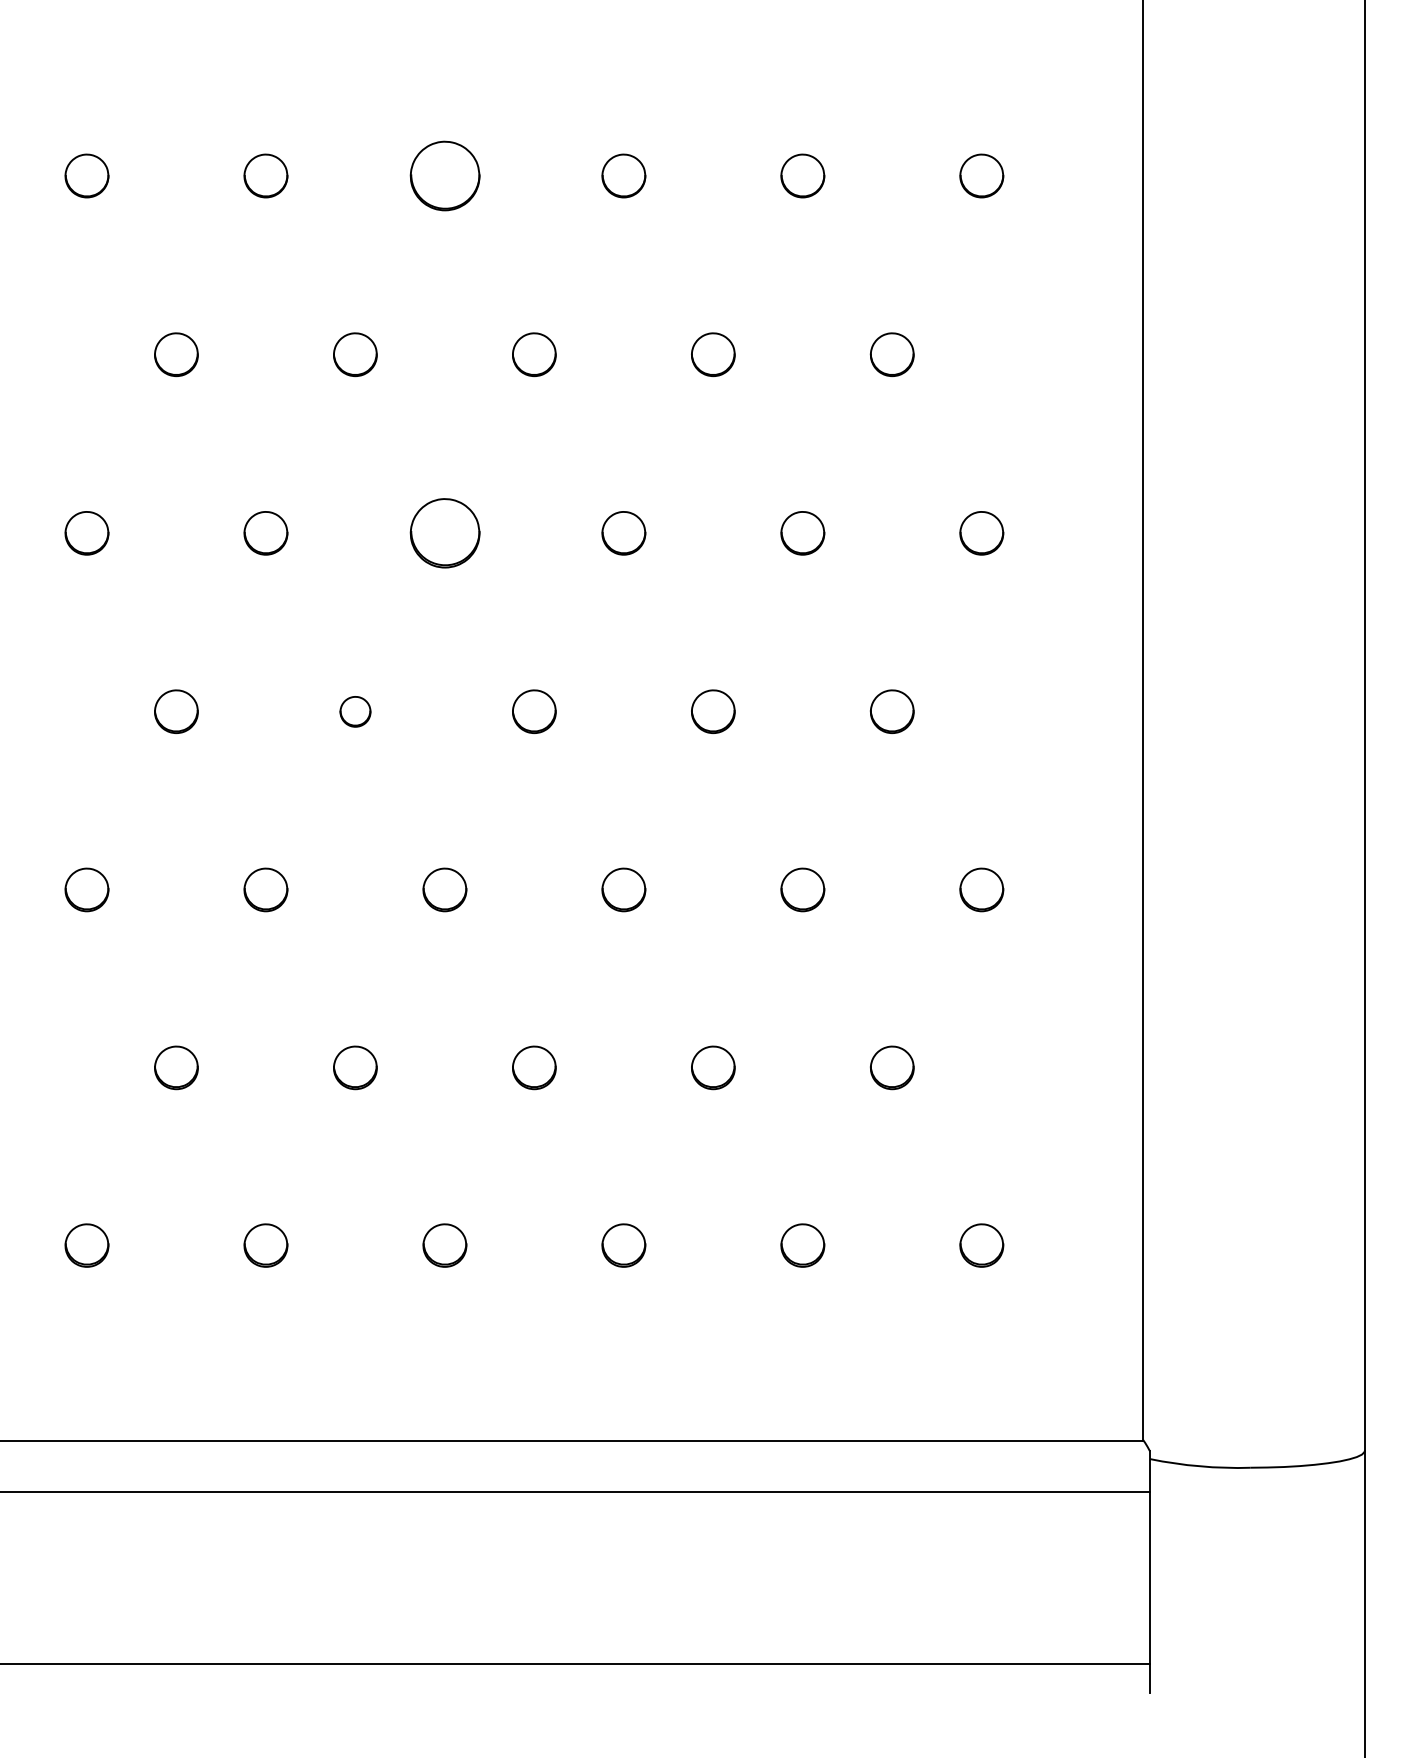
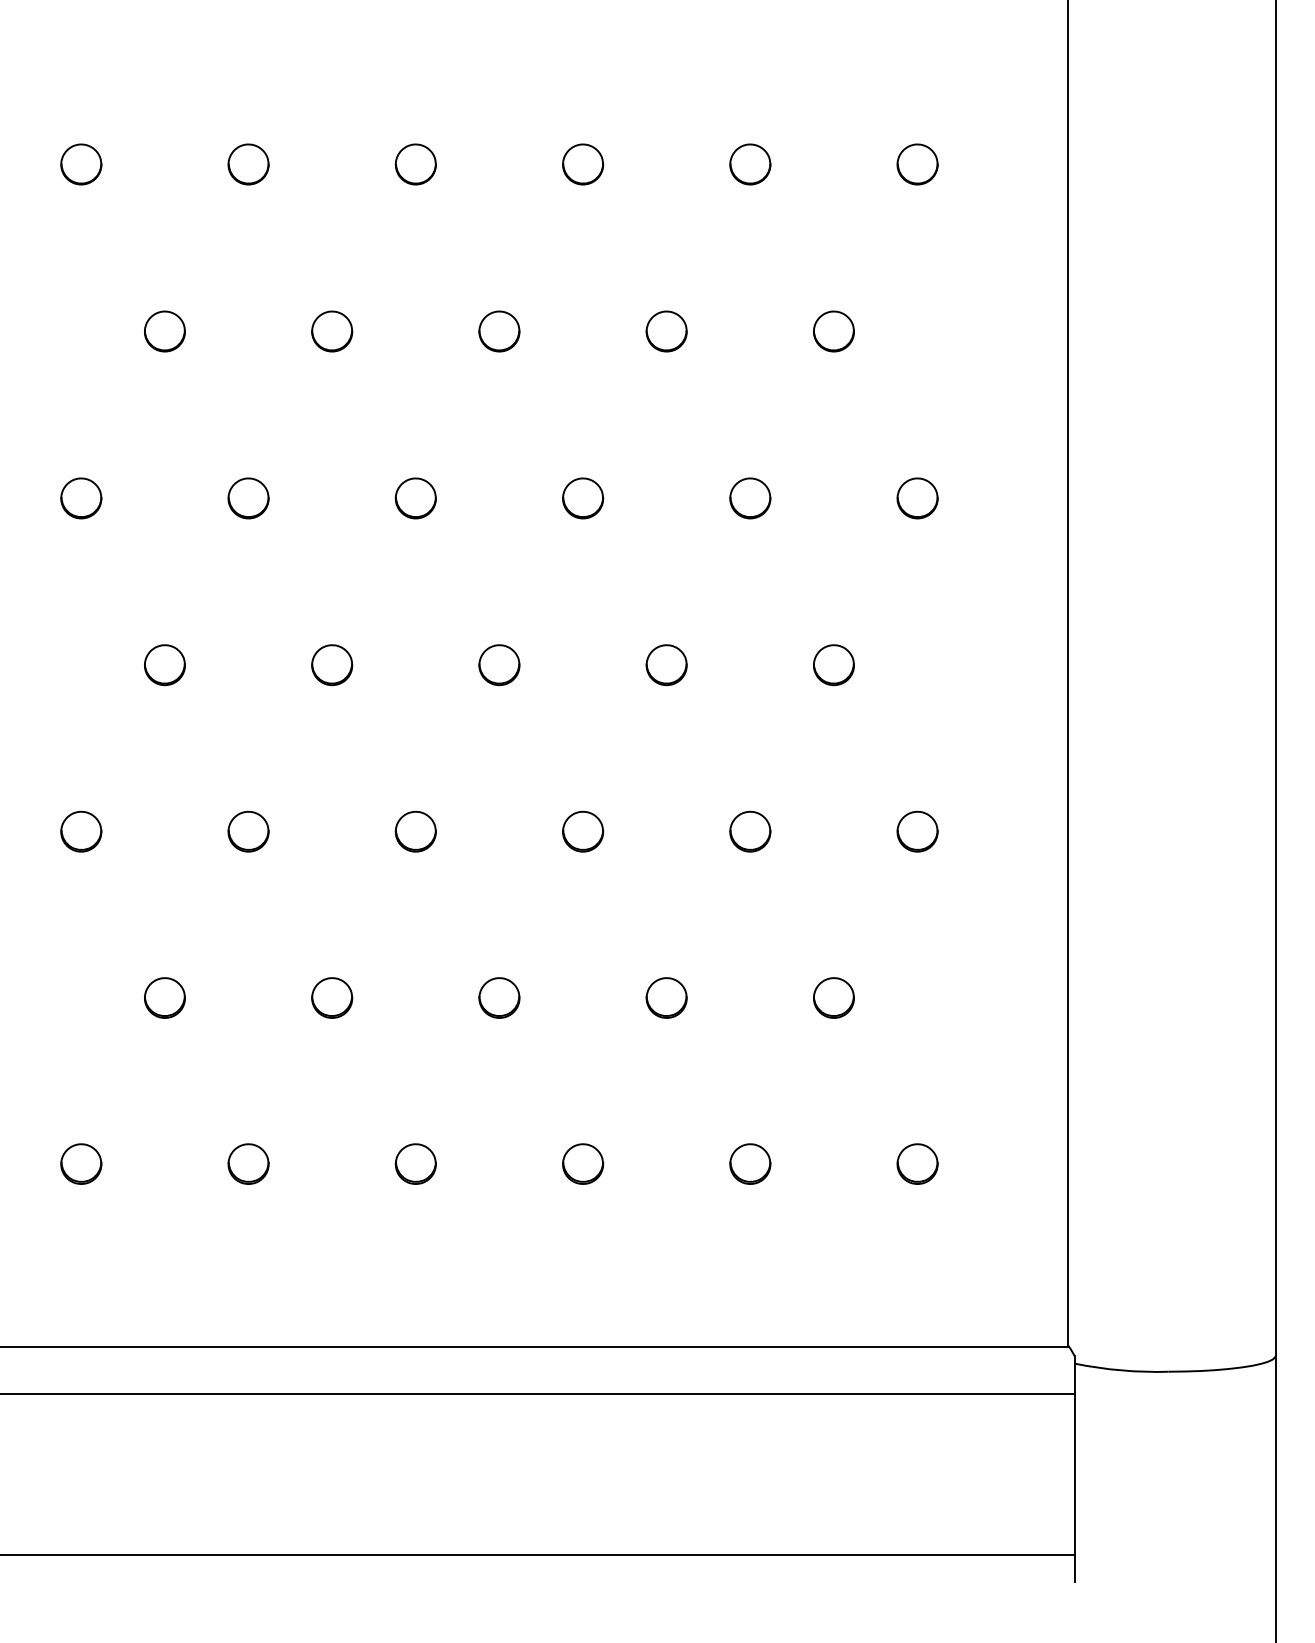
part: (444, 176) -> (415, 164), size x0.62
part: (444, 533) -> (415, 498), size x0.62
part: (355, 712) -> (332, 665), size x1.43

